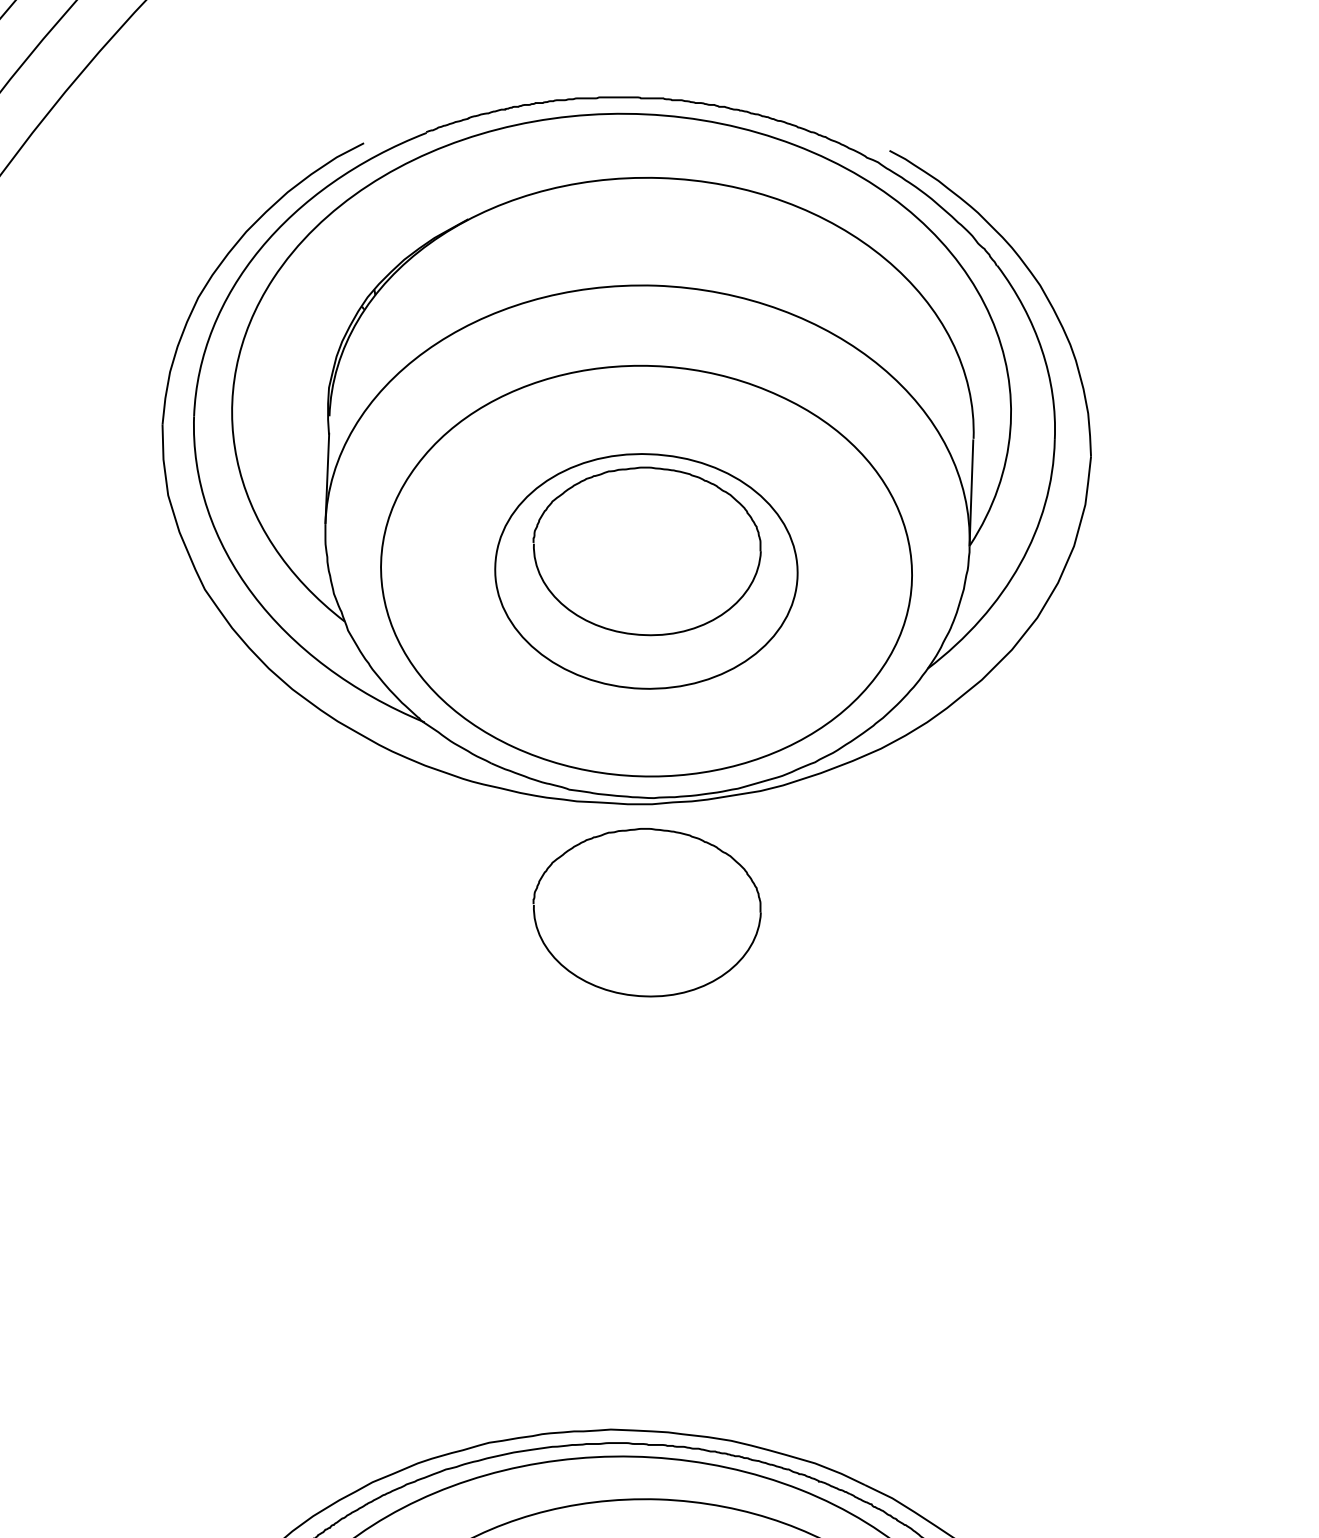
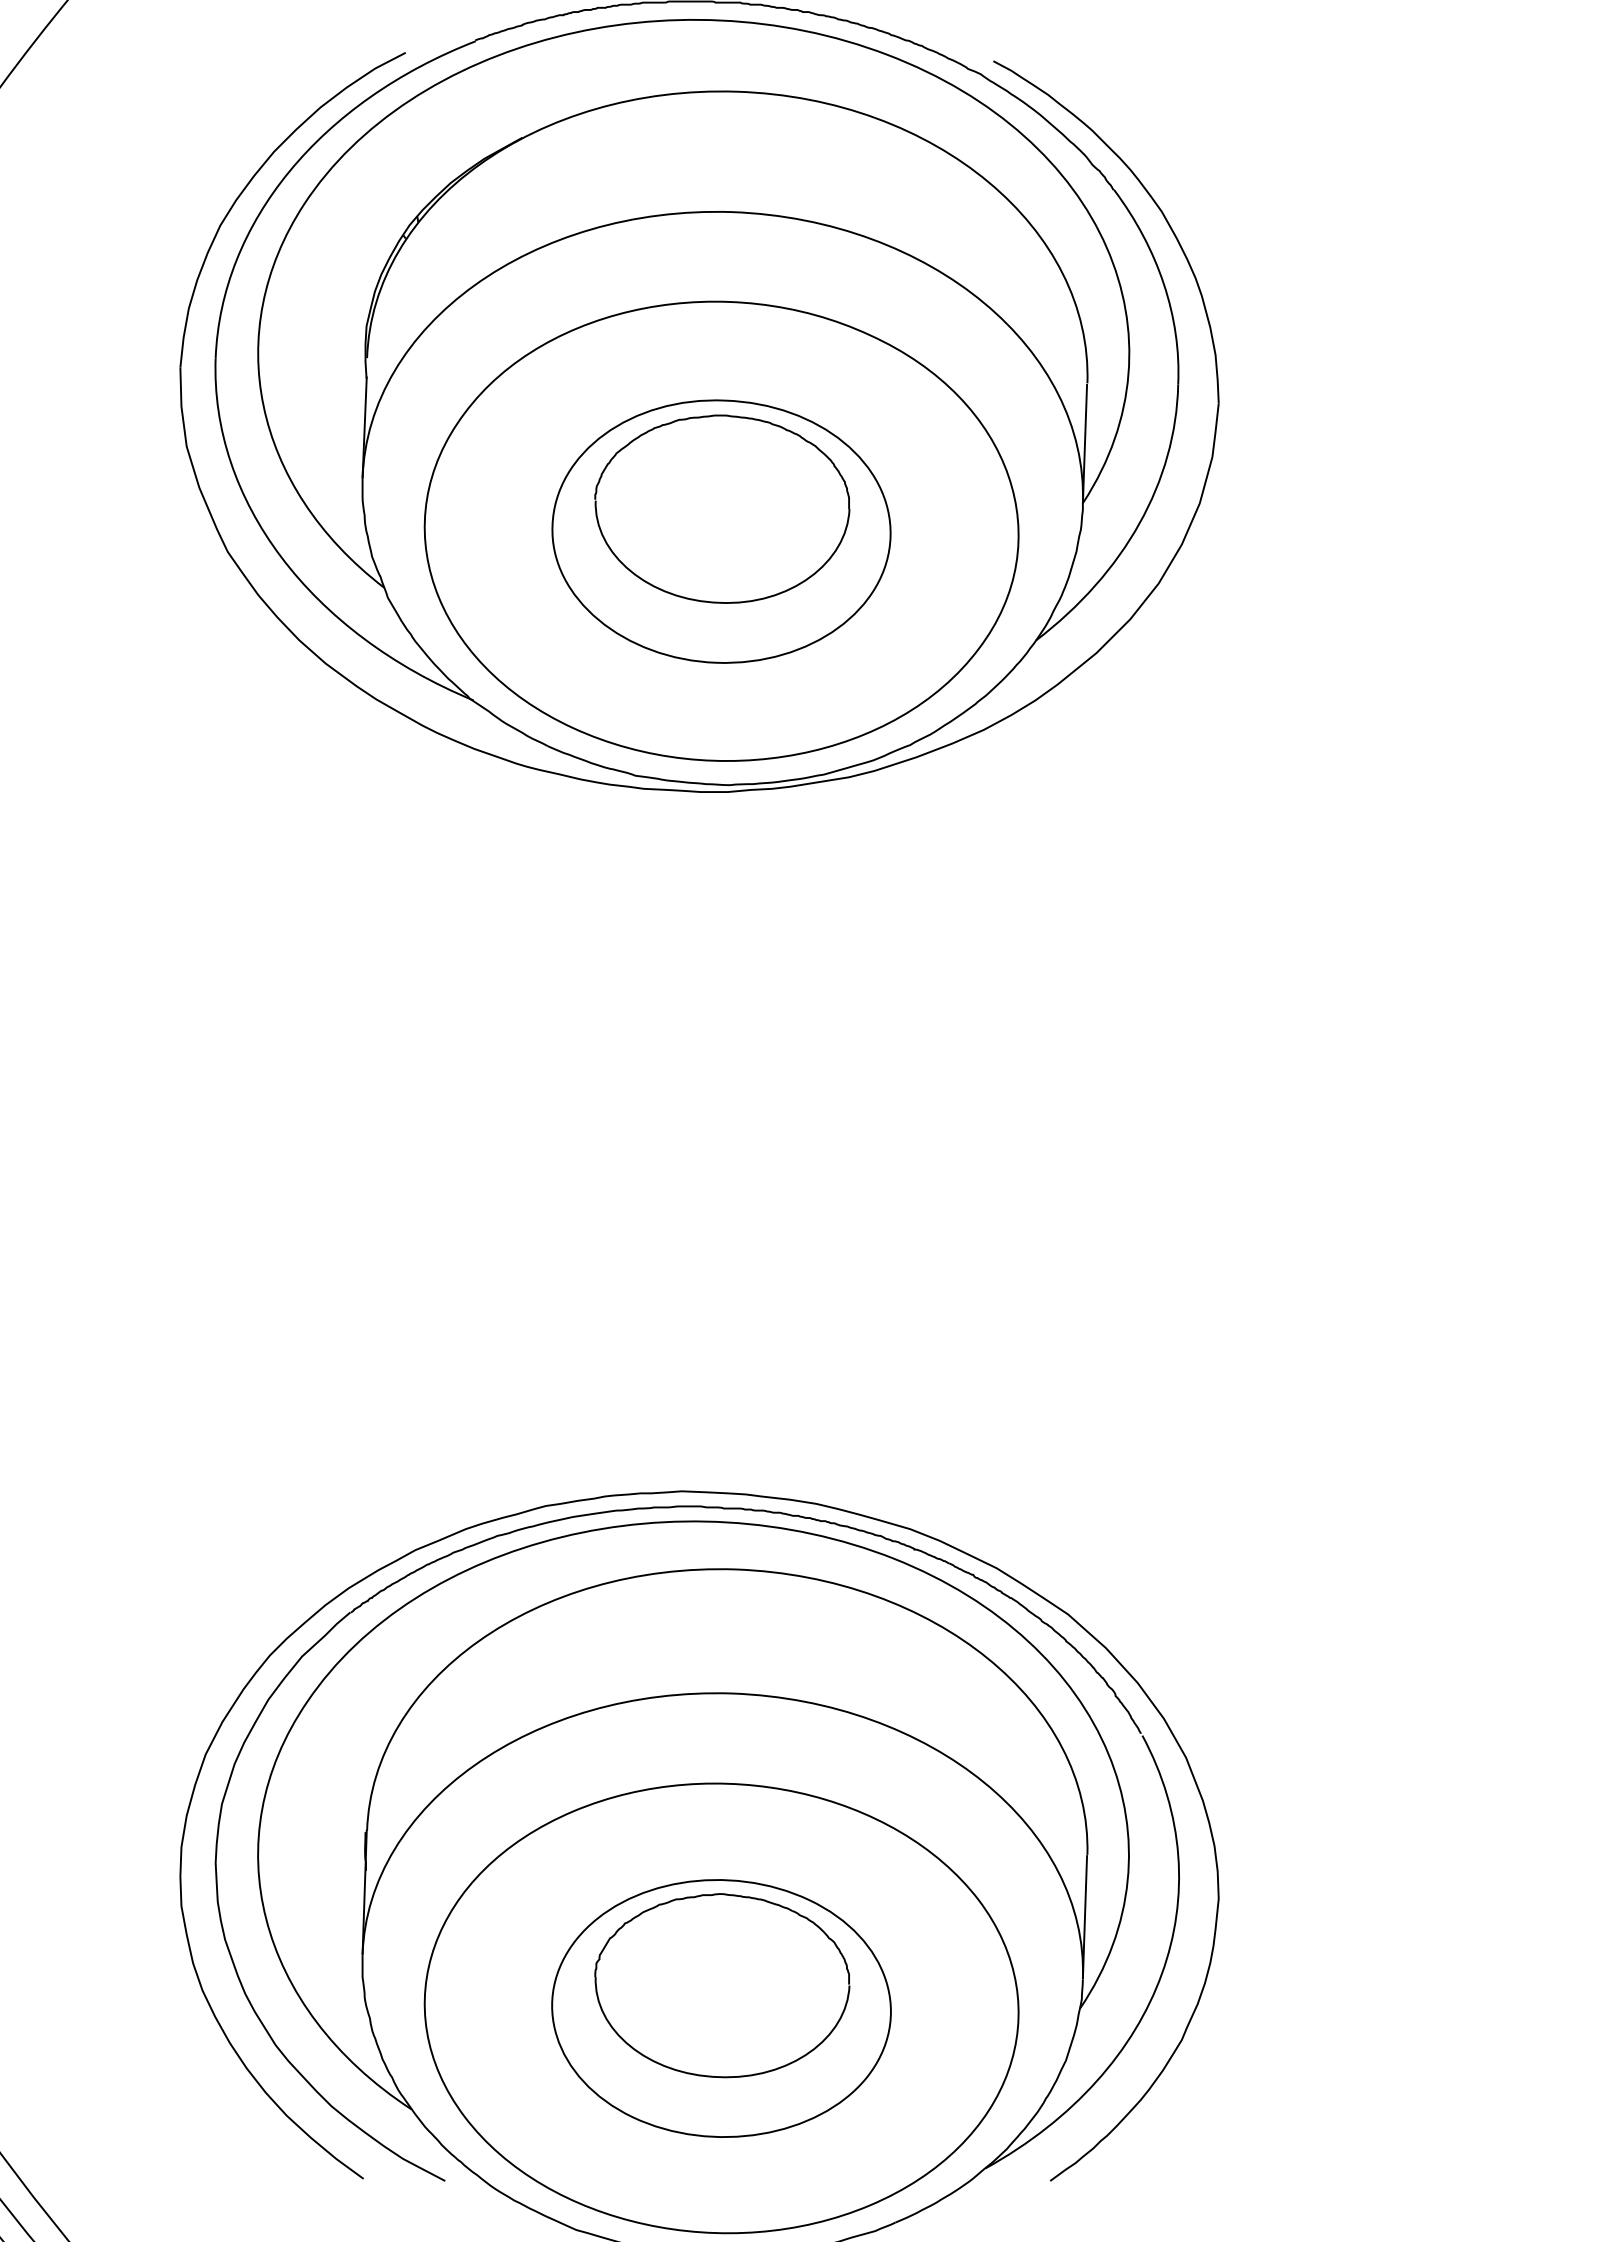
part: (647, 911) -> (722, 912), removed

